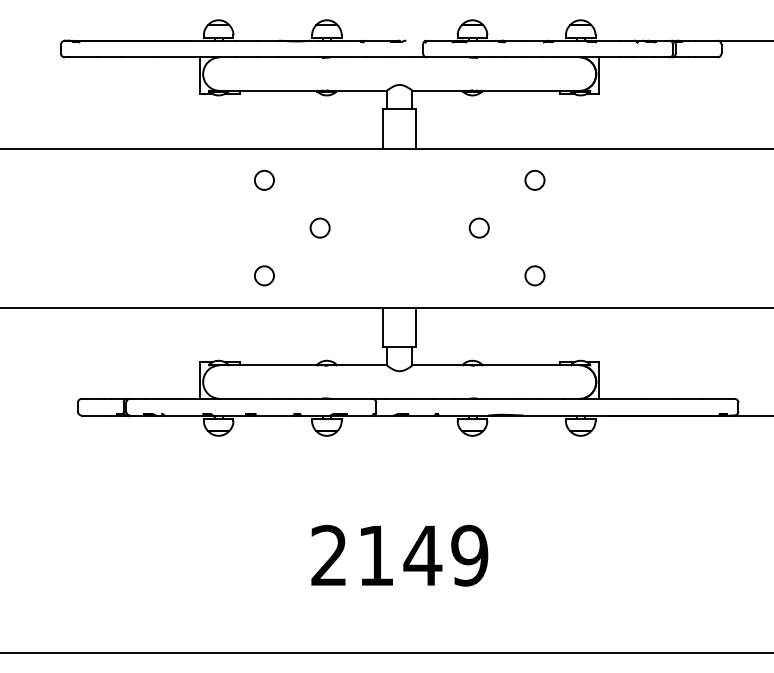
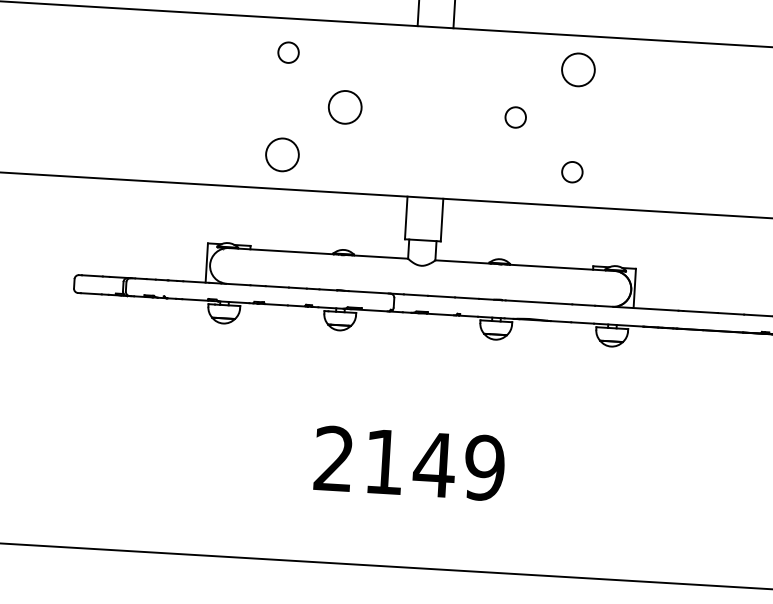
circle: (534, 179) -> (577, 68), size x1.6
circle: (319, 227) -> (344, 106), size x1.6
circle: (264, 275) -> (282, 154), size x1.6

